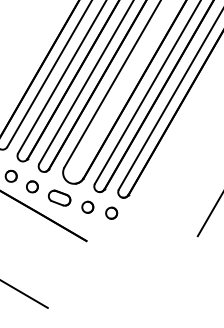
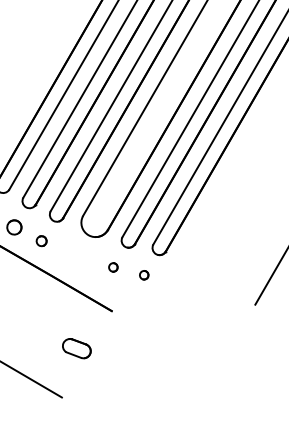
part: (32, 187) -> (41, 241), size x0.7
part: (59, 198) -> (76, 348), moved
part: (87, 207) -> (113, 267), size x0.6
part: (112, 213) -> (144, 275), size x0.6

